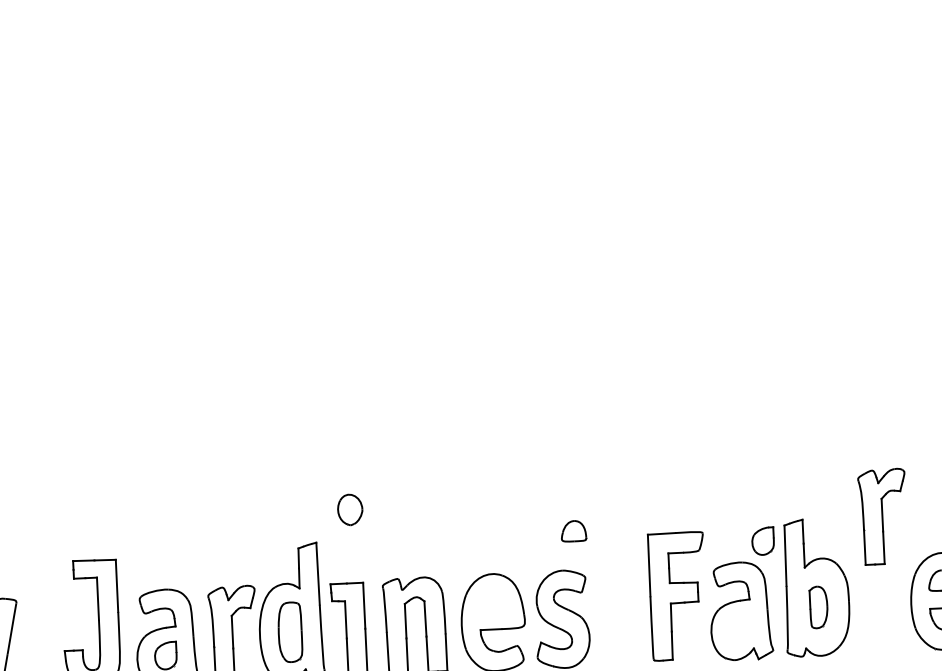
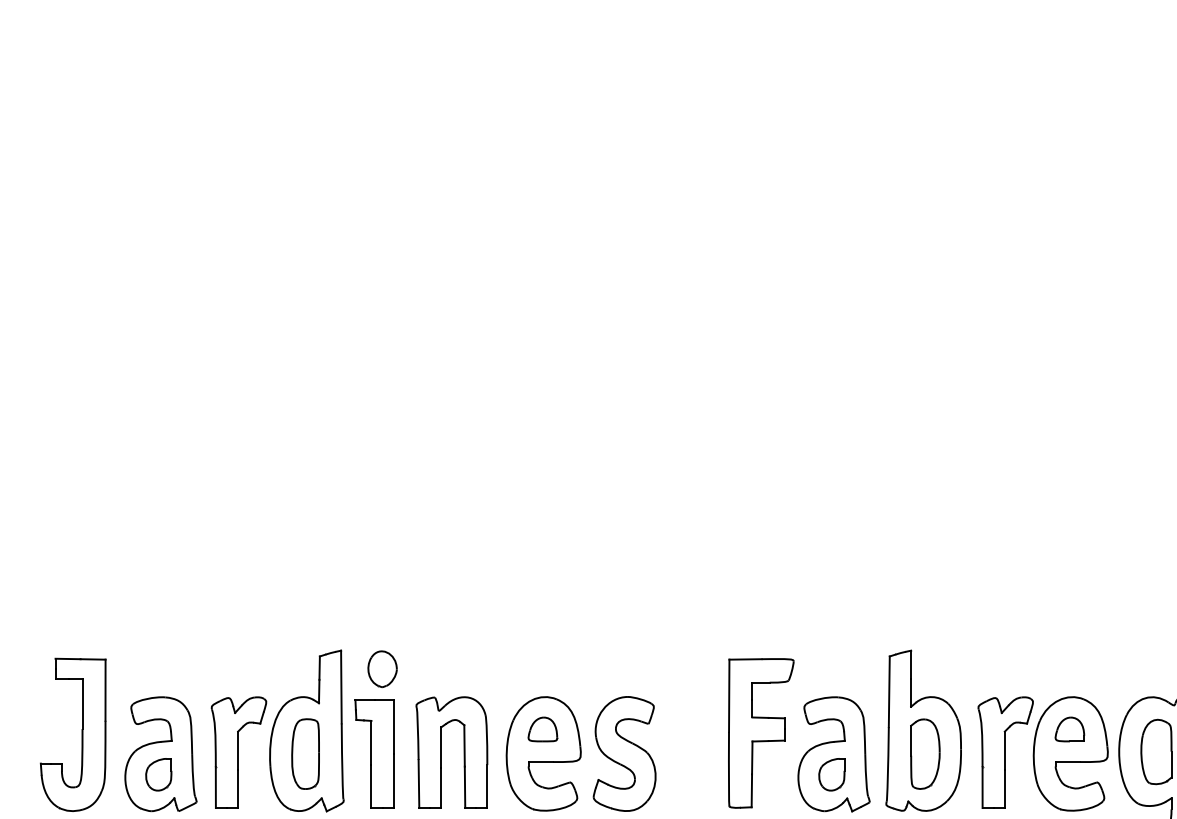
part: (350, 510) -> (382, 669), moved
part: (883, 516) -> (1005, 752), moved
part: (573, 531) -> (542, 729), moved
part: (762, 541) -> (831, 774), moved
part: (818, 606) -> (925, 753), size x1.43

